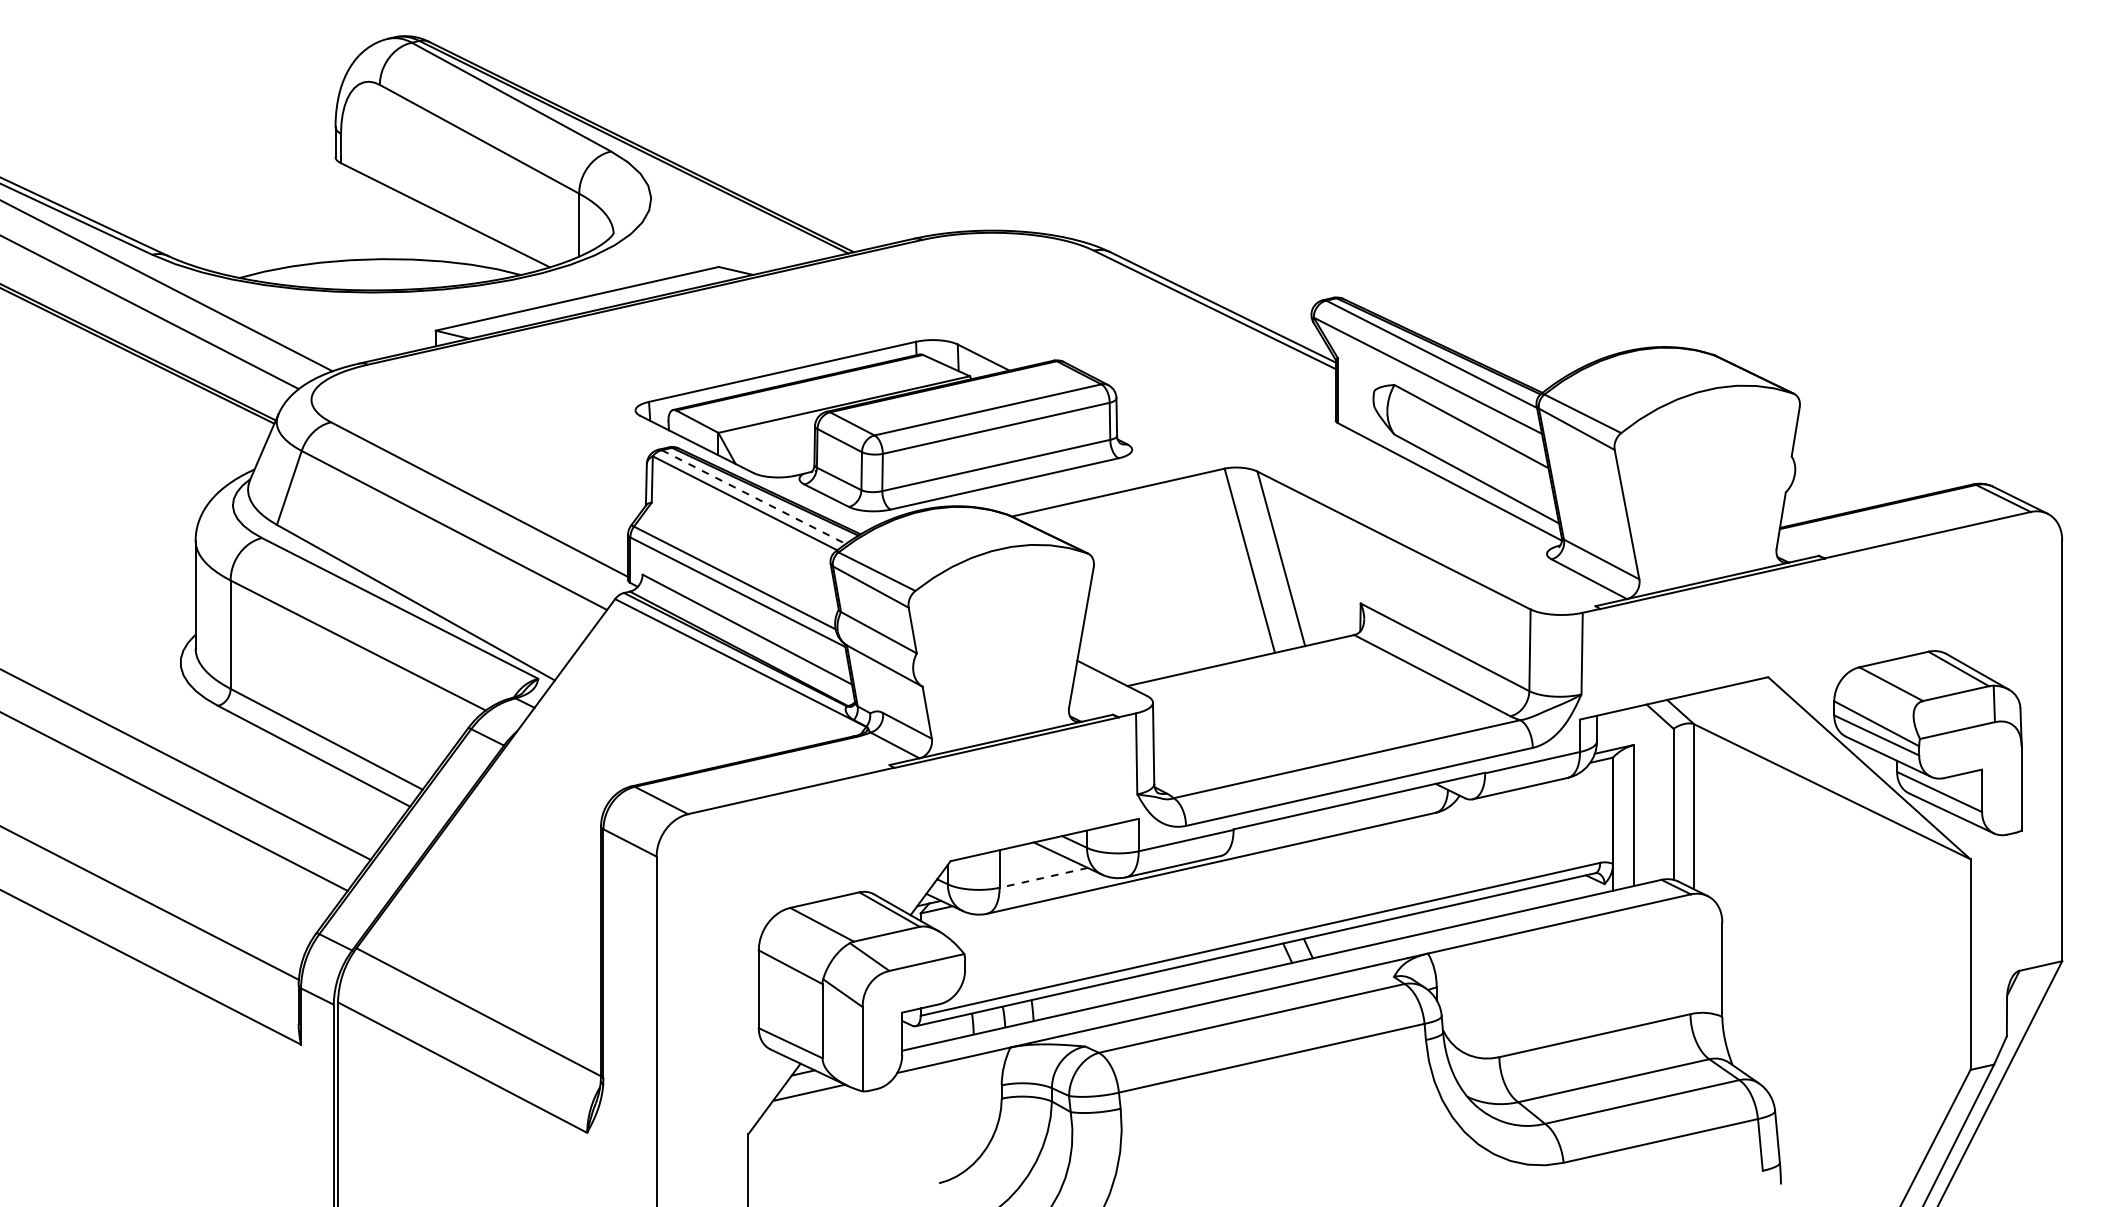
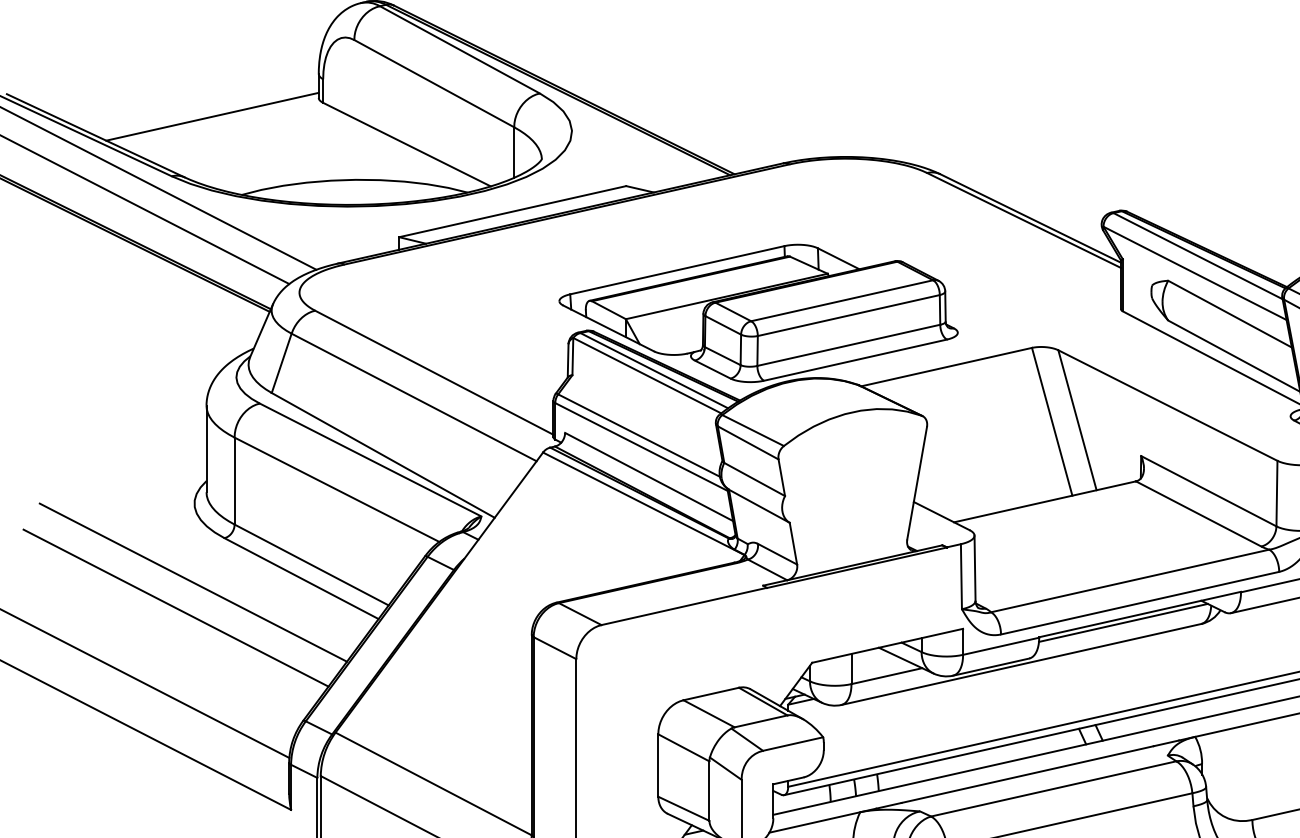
line: (202, 180) -> (212, 116), added
line: (754, 497) -> (654, 371), dashed -> solid
line: (1338, 811) -> (1123, 622), added
line: (1043, 877) -> (886, 675), dashed -> solid

